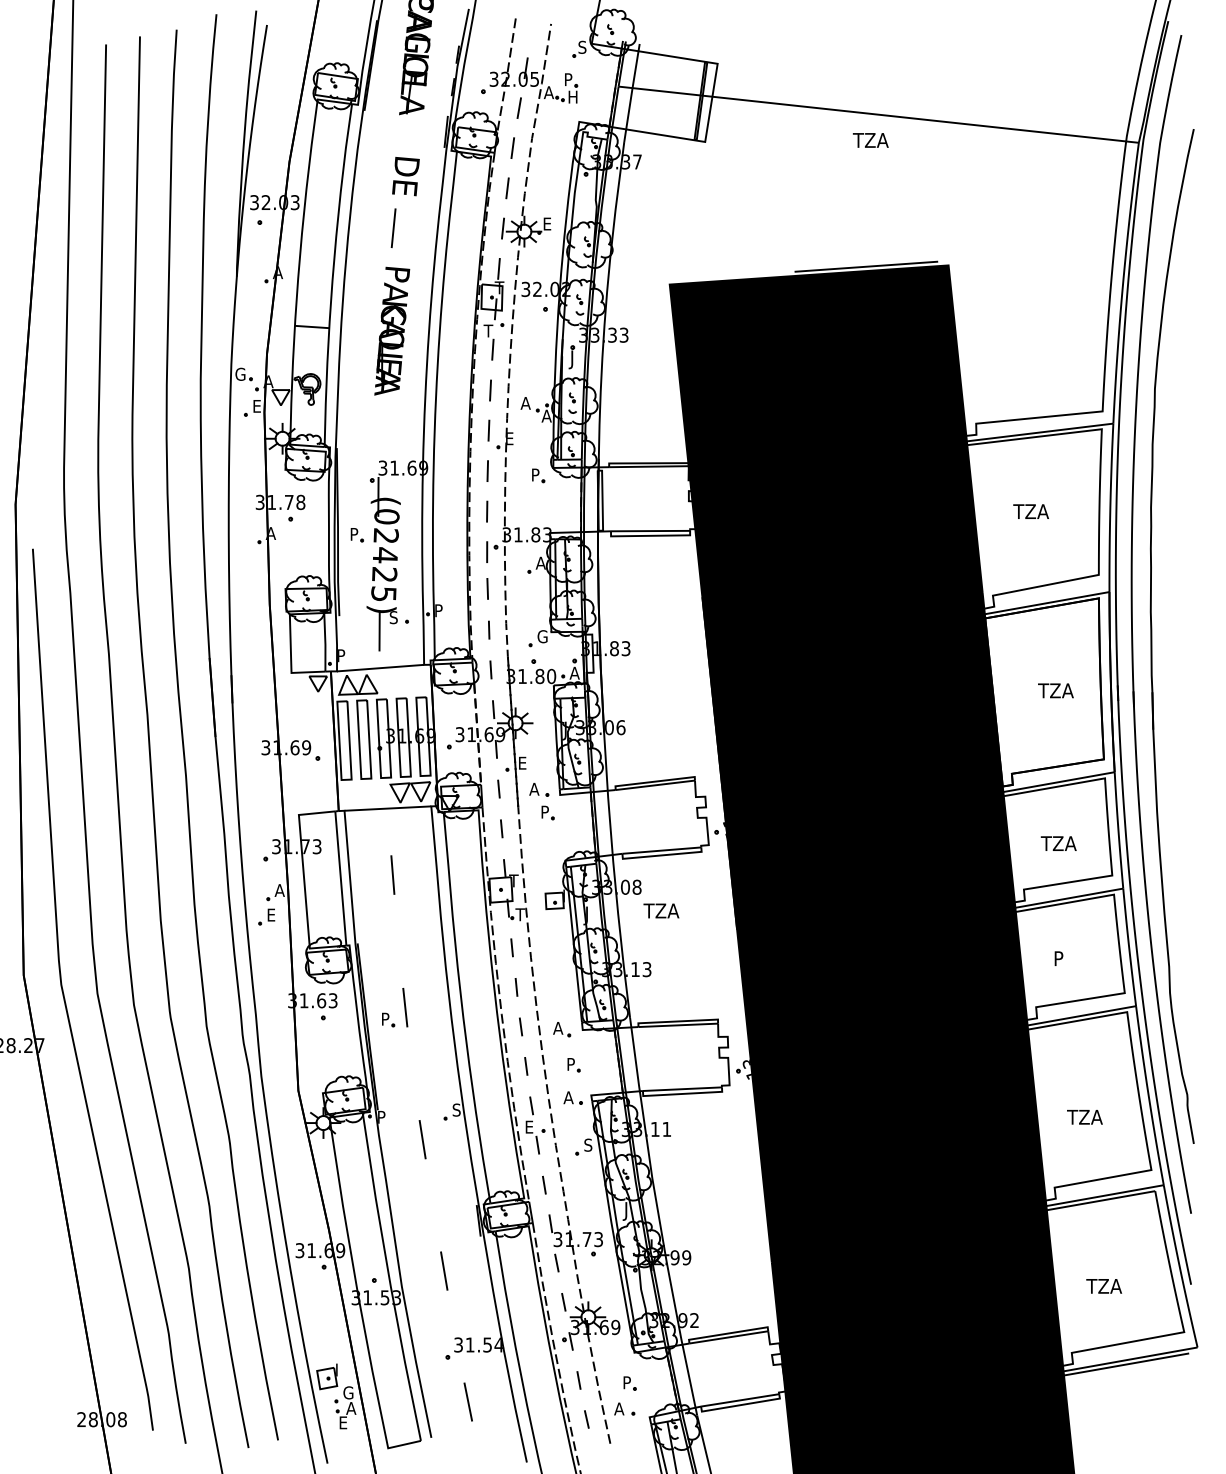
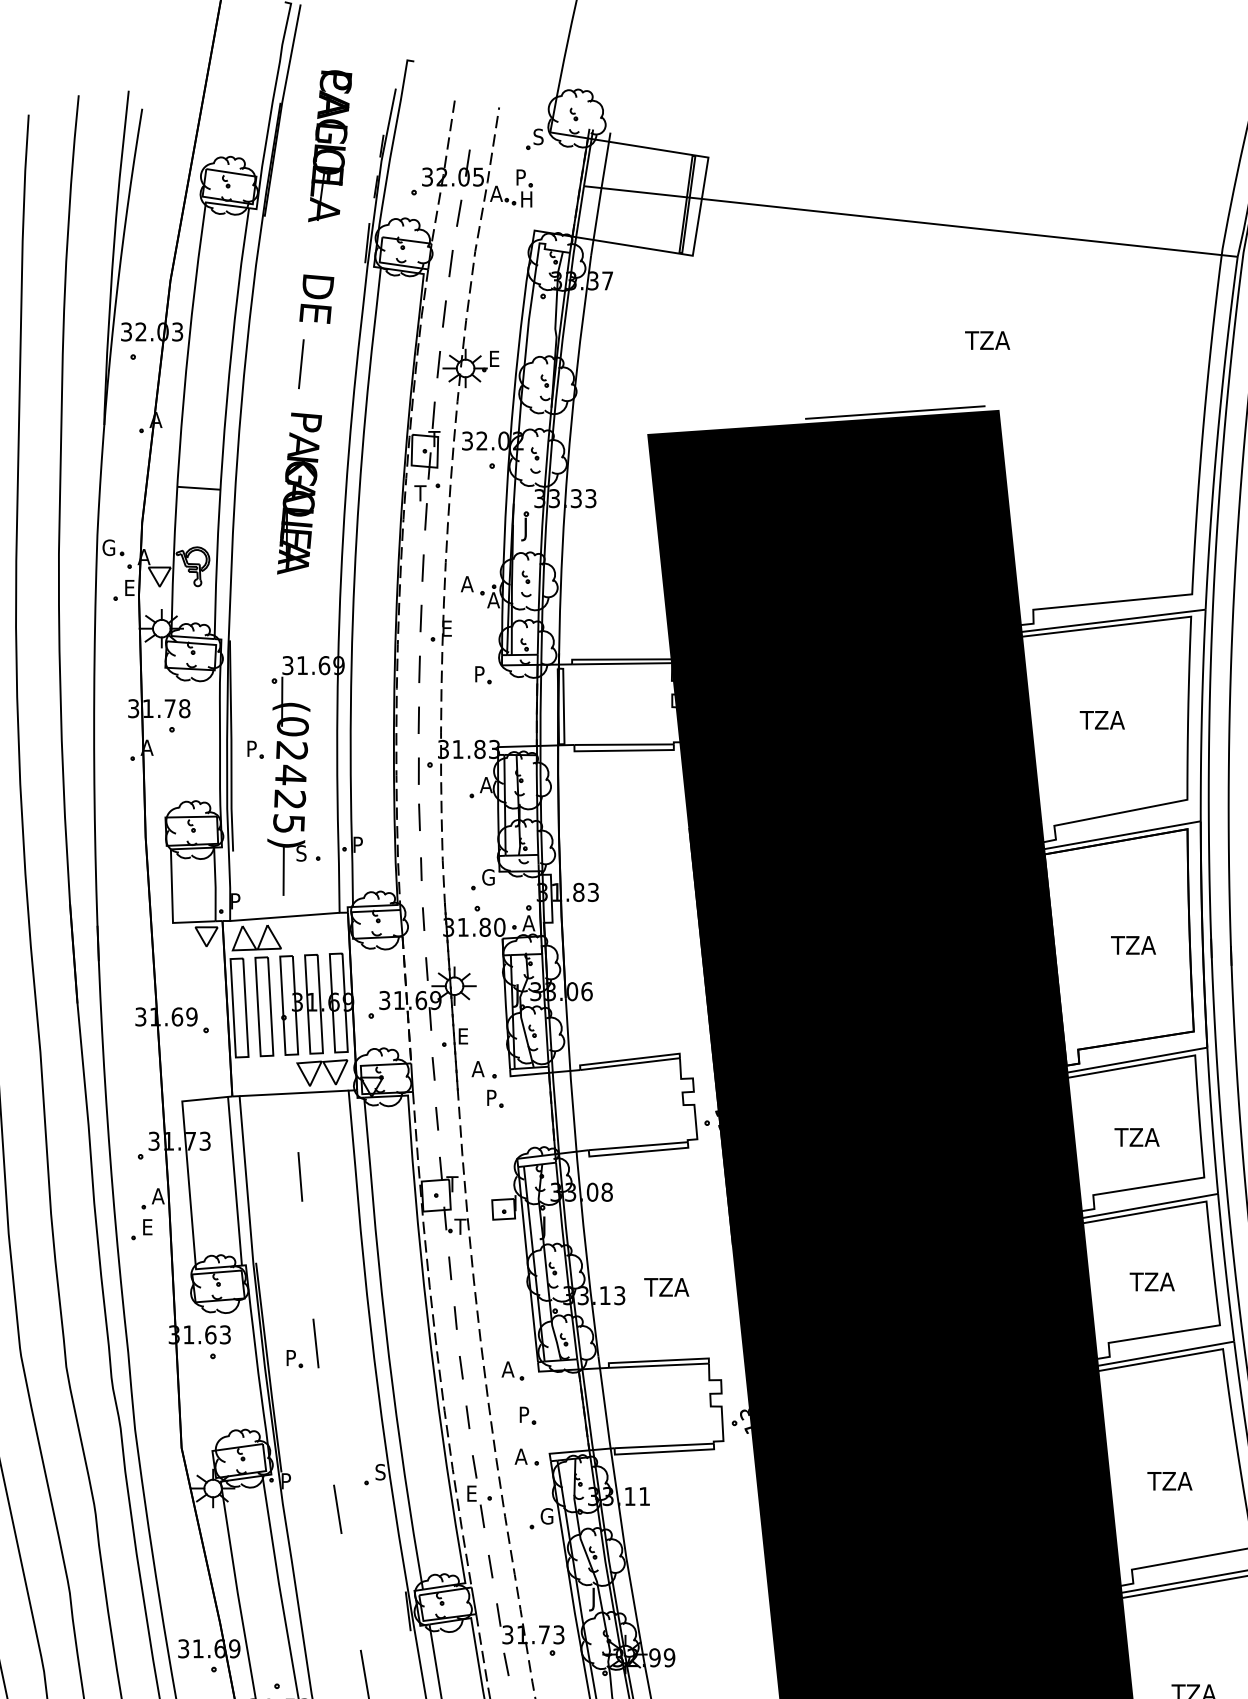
text: (870, 140) -> (987, 340), moved
text: (661, 910) -> (666, 1286), moved
text: (1070, 958) -> (1151, 1281), P -> TZA
text: (589, 1144) -> (547, 1515), S -> G

